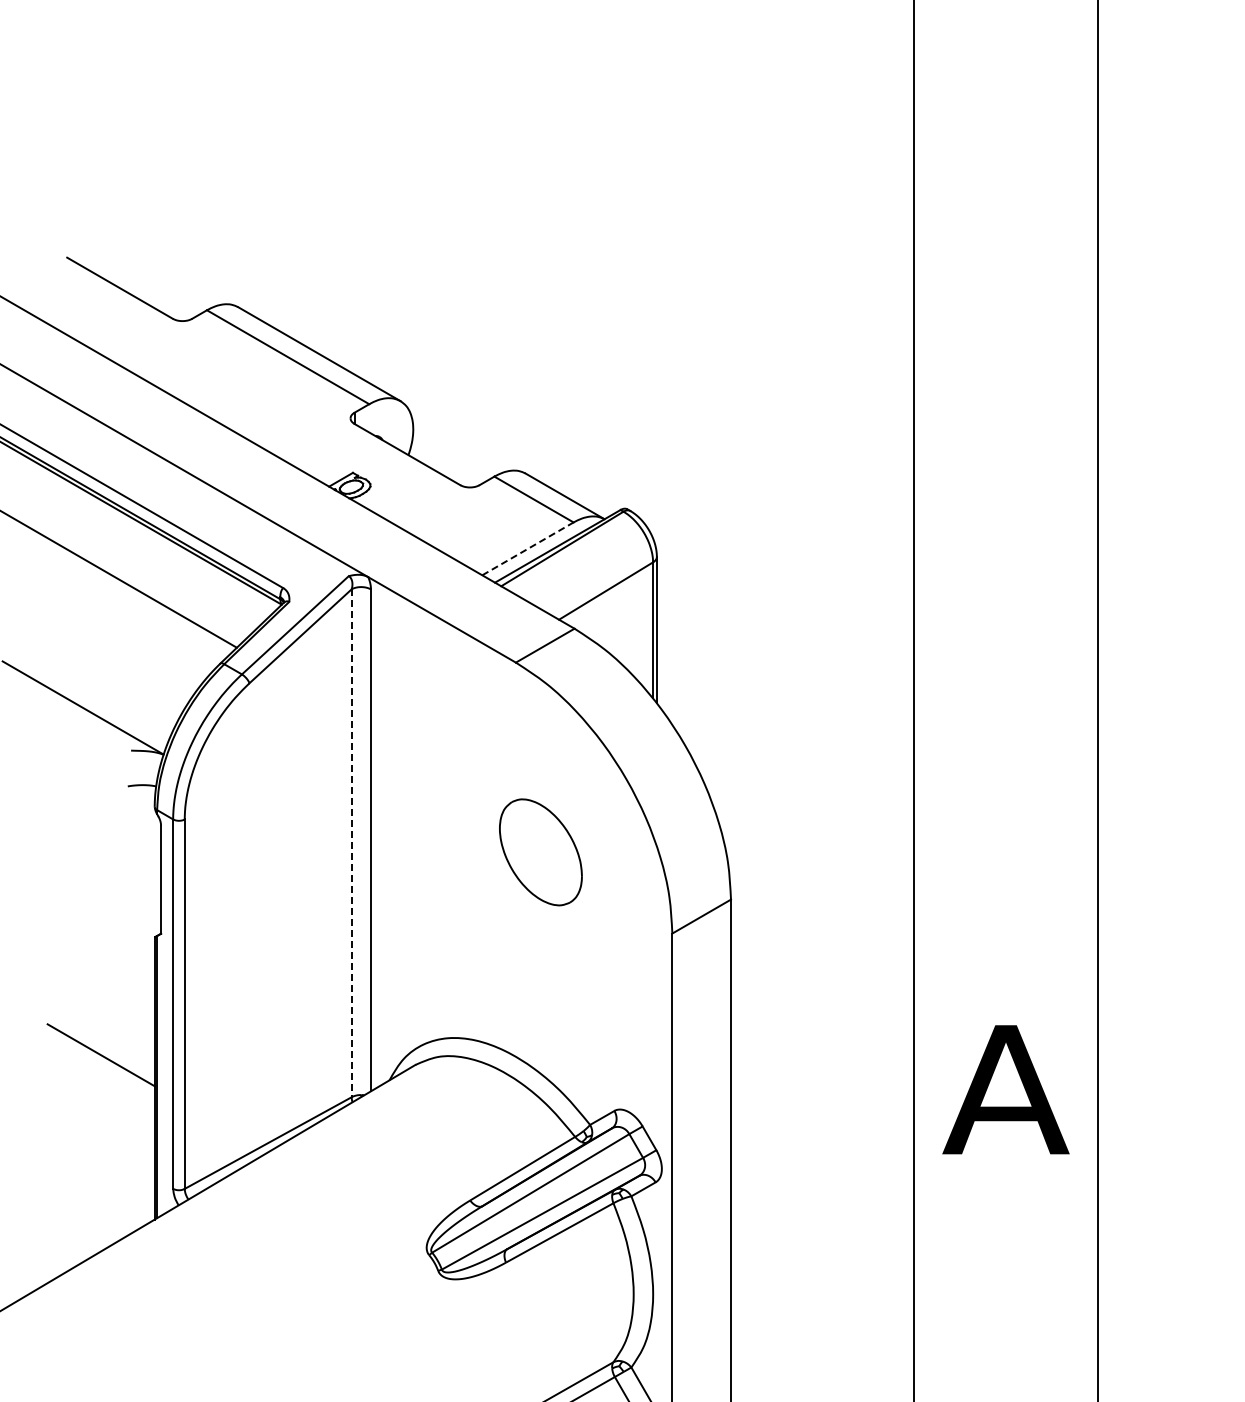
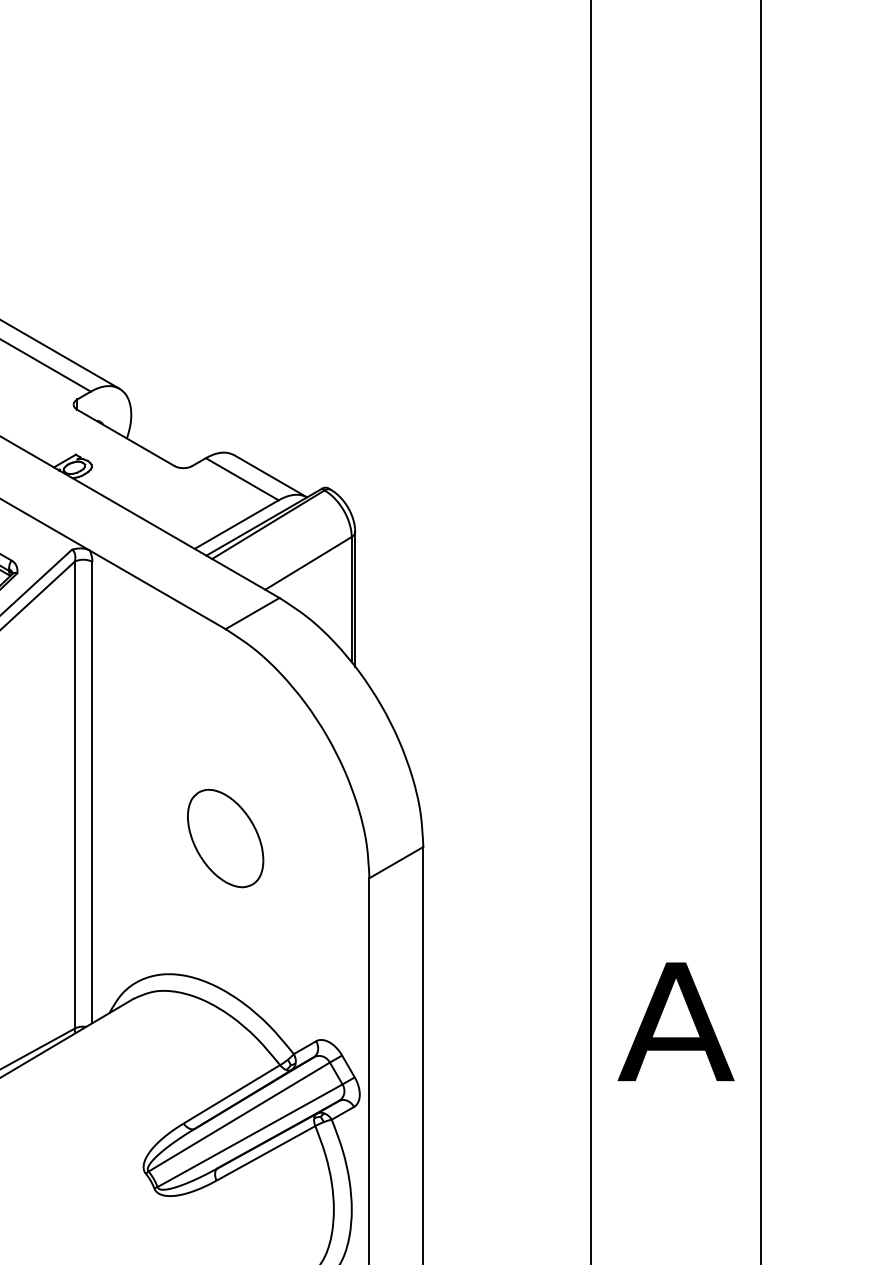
line: (527, 548) -> (236, 524), dashed -> solid
line: (351, 843) -> (74, 795), dashed -> solid
part: (540, 852) -> (225, 838), moved

